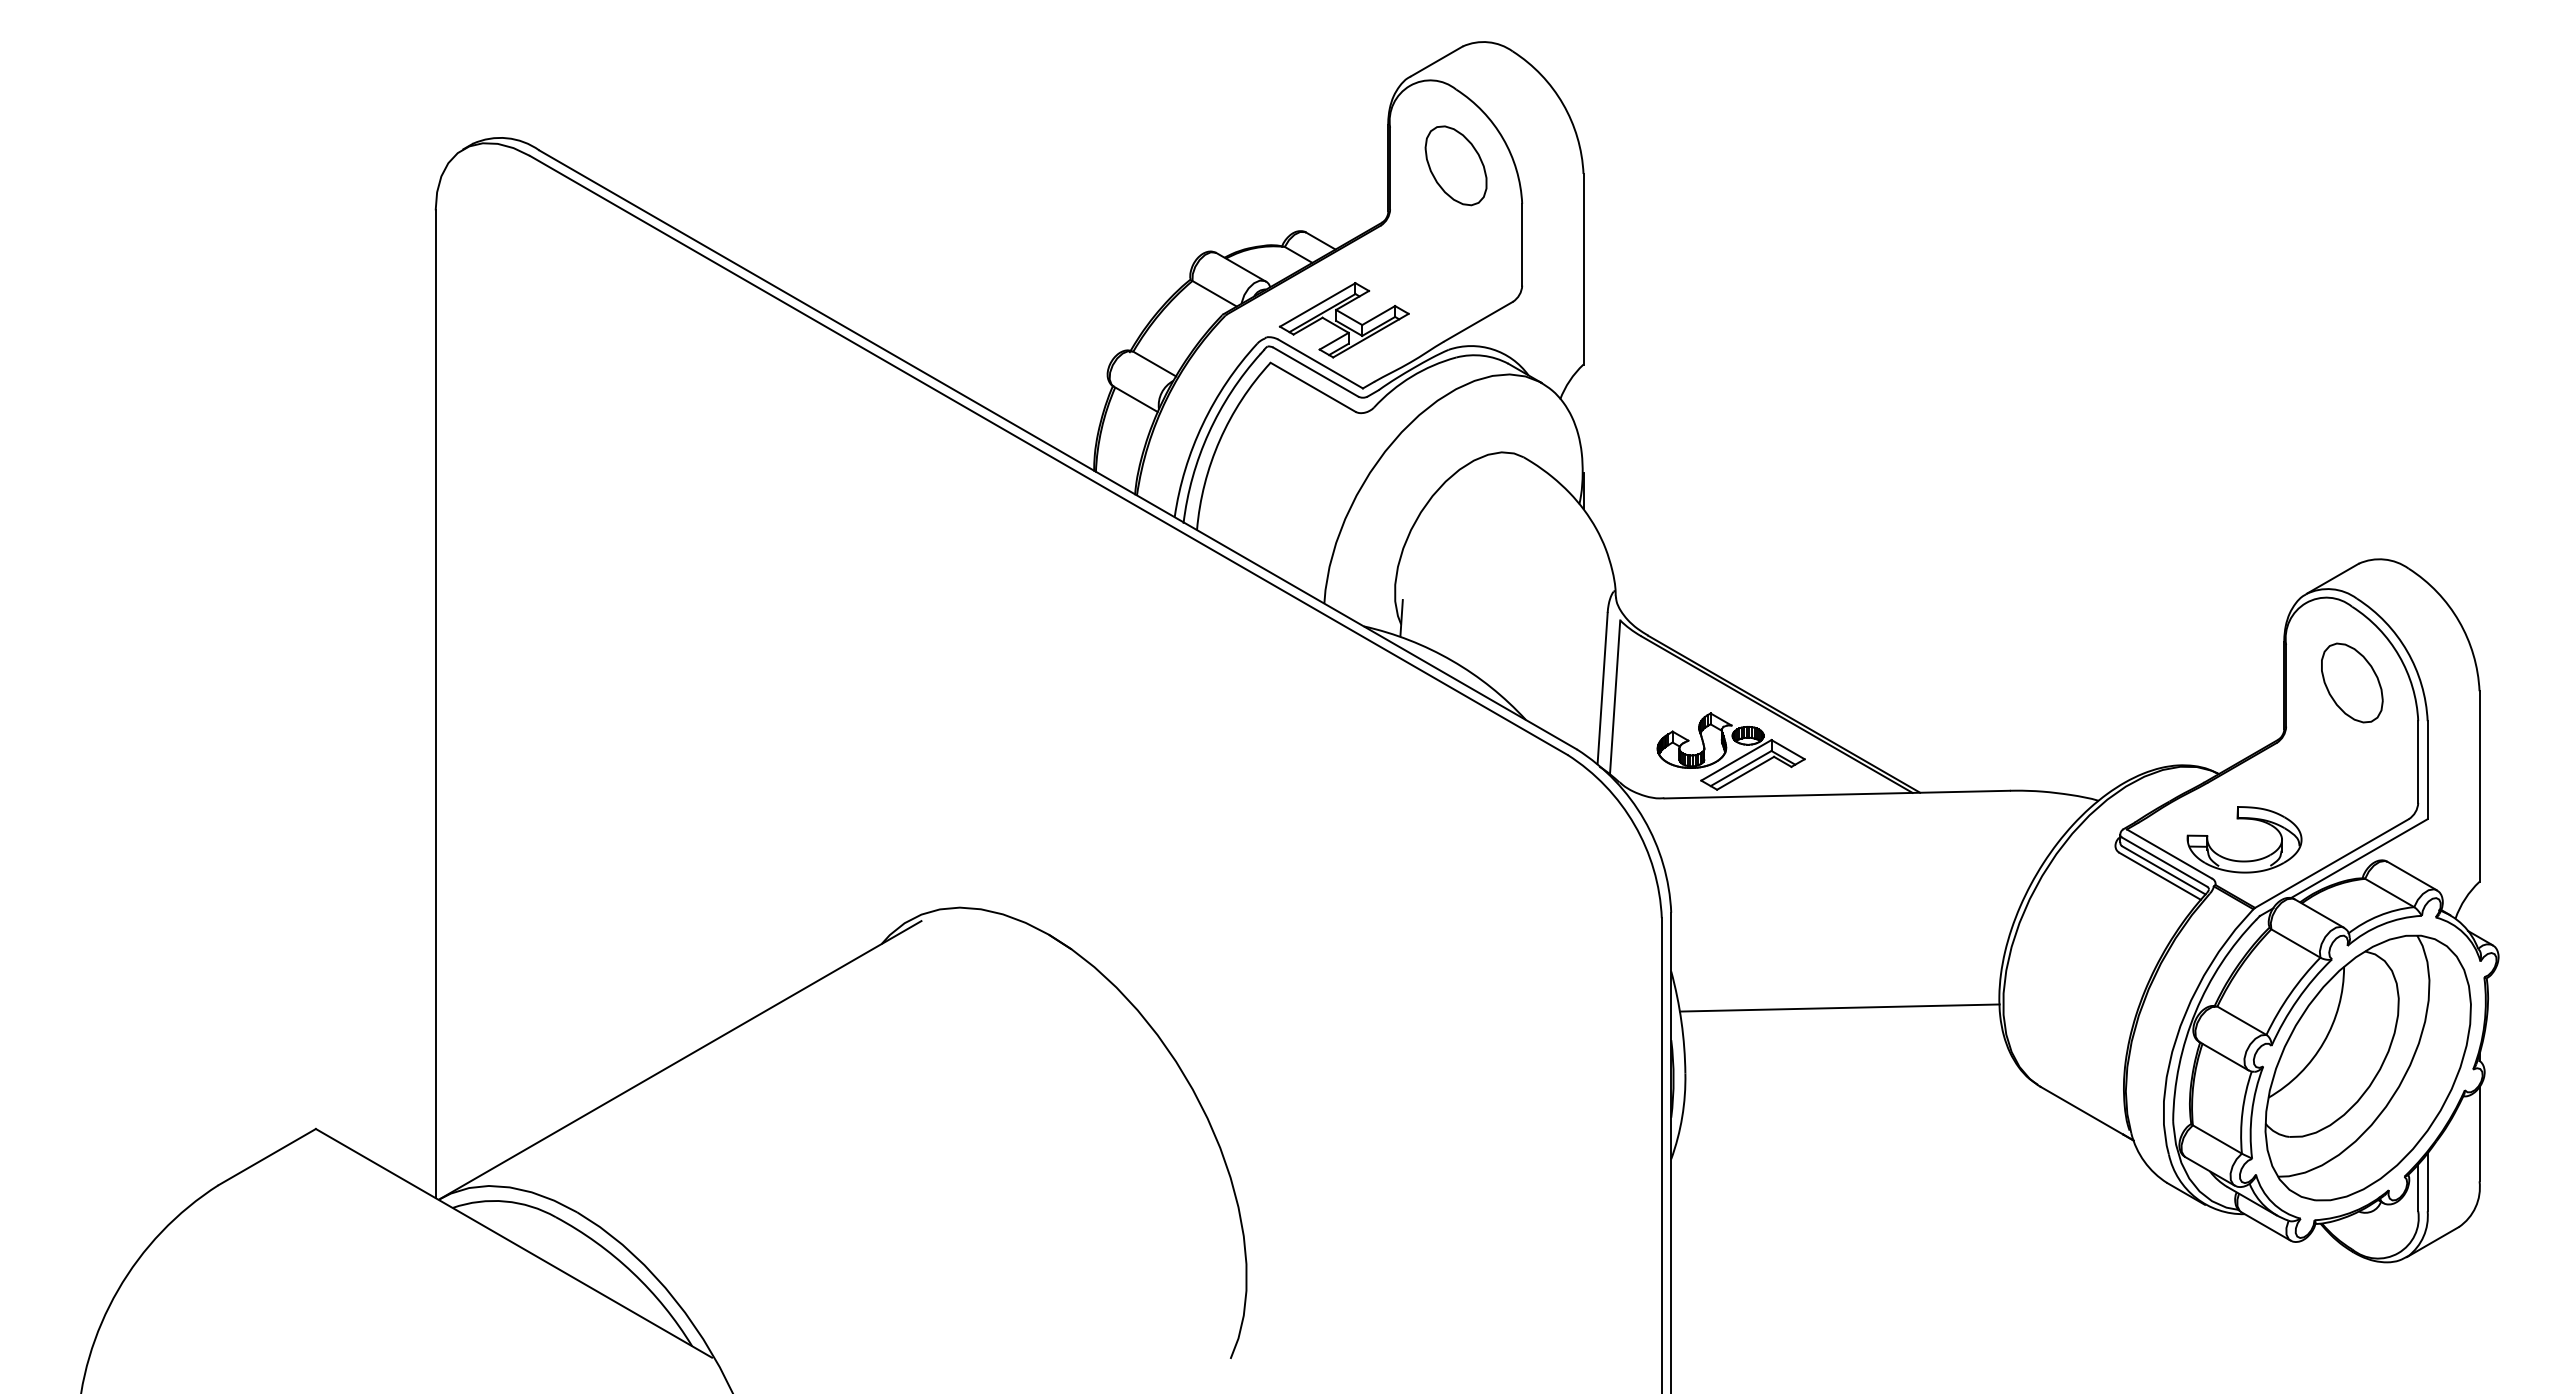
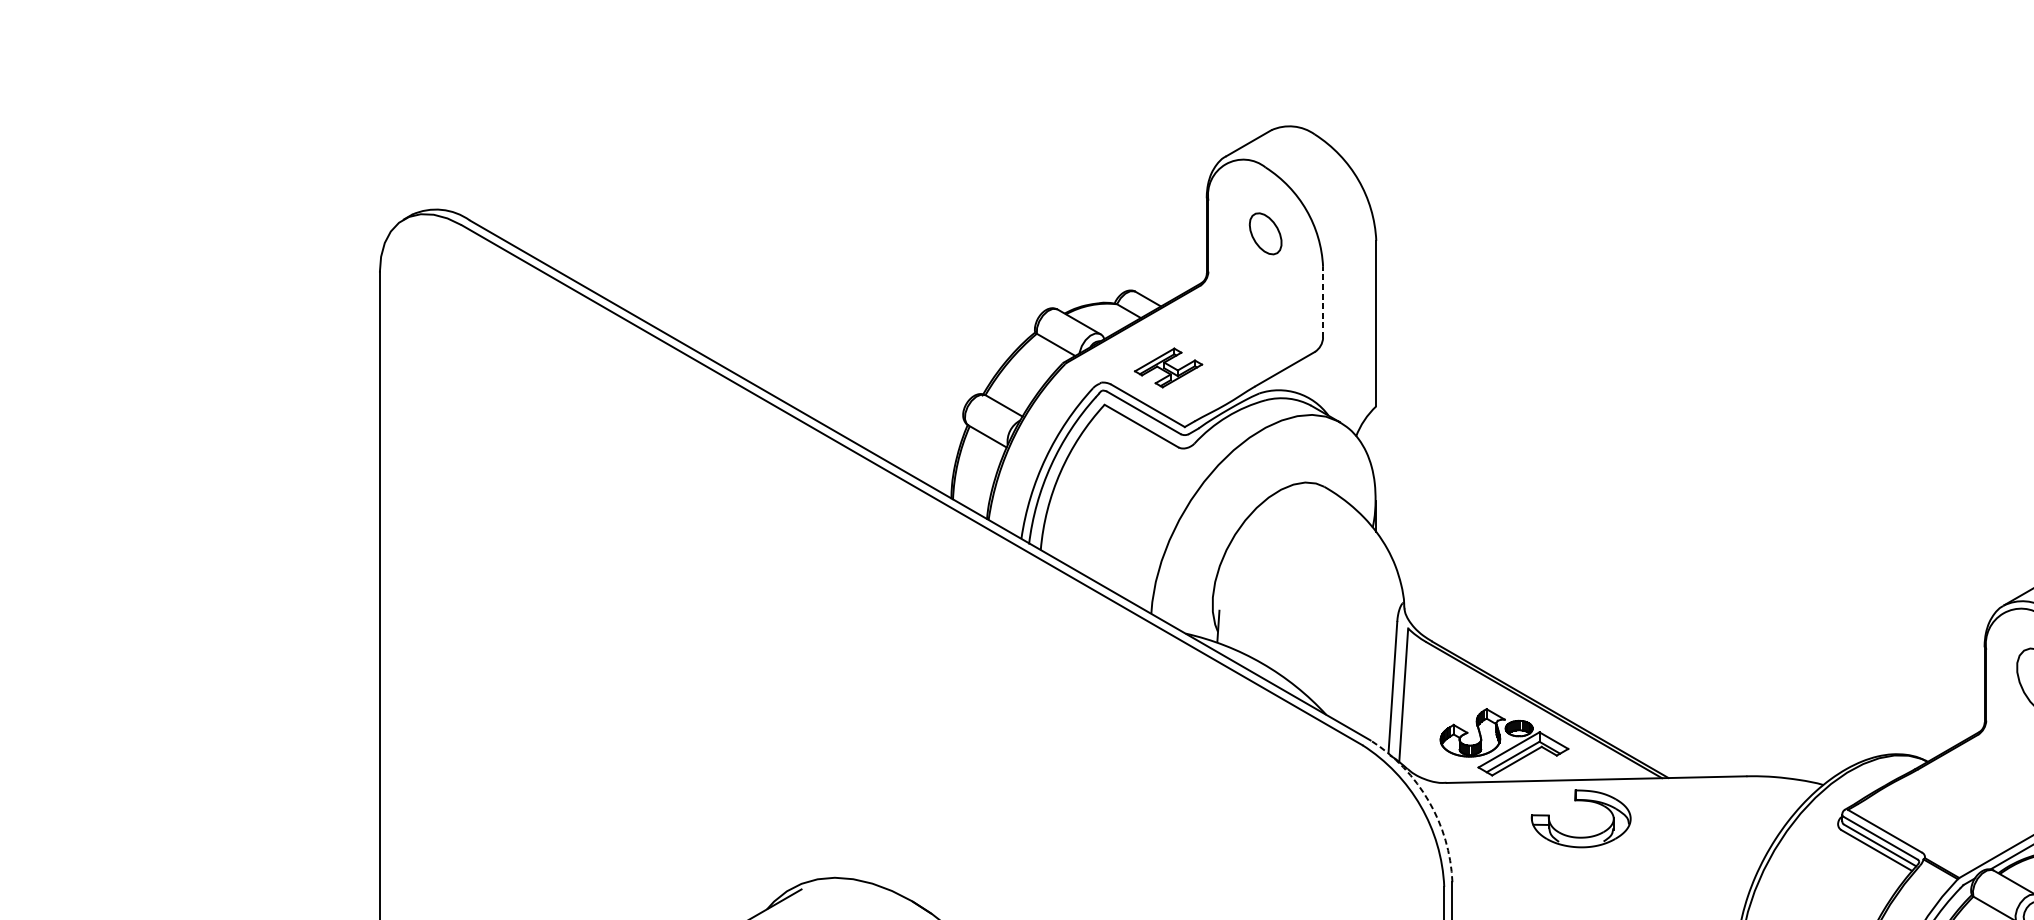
part: (1455, 165) -> (1265, 233), size x0.6
line: (1522, 244) -> (1323, 302), solid -> dashed
part: (1343, 320) -> (1167, 368), size x0.6
arc: (1644, 819) -> (1429, 801), solid -> dashed
part: (2244, 819) -> (1581, 801), moved

